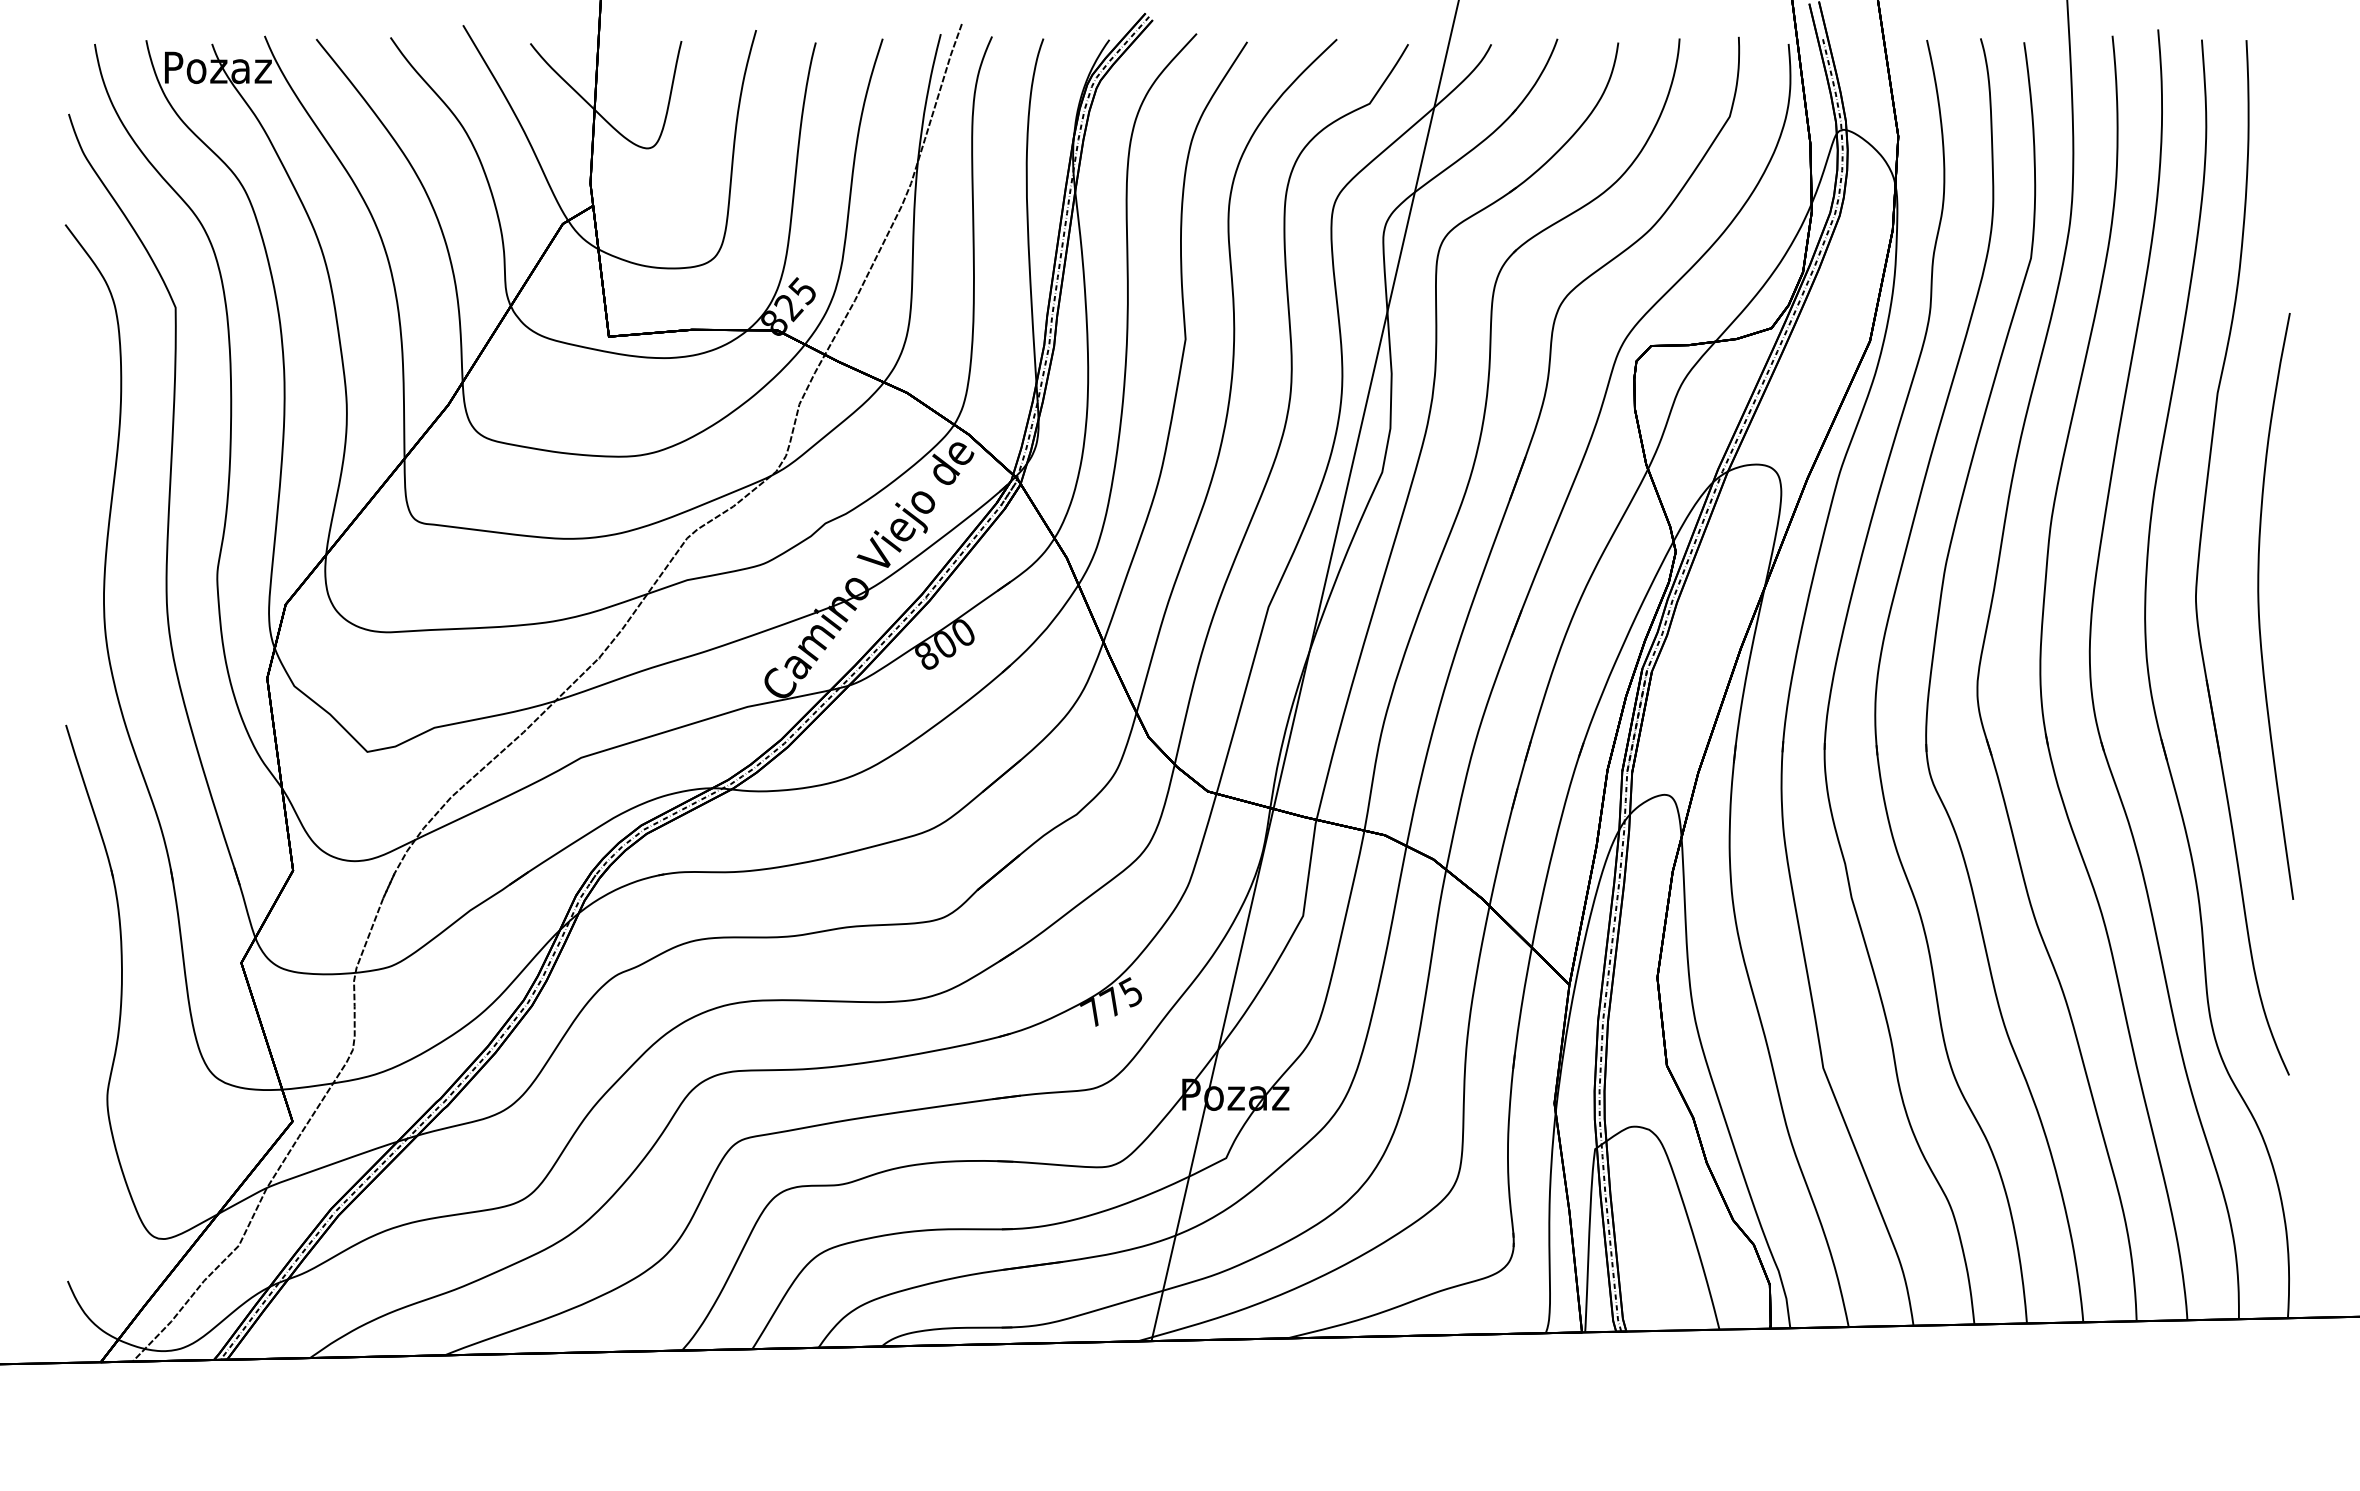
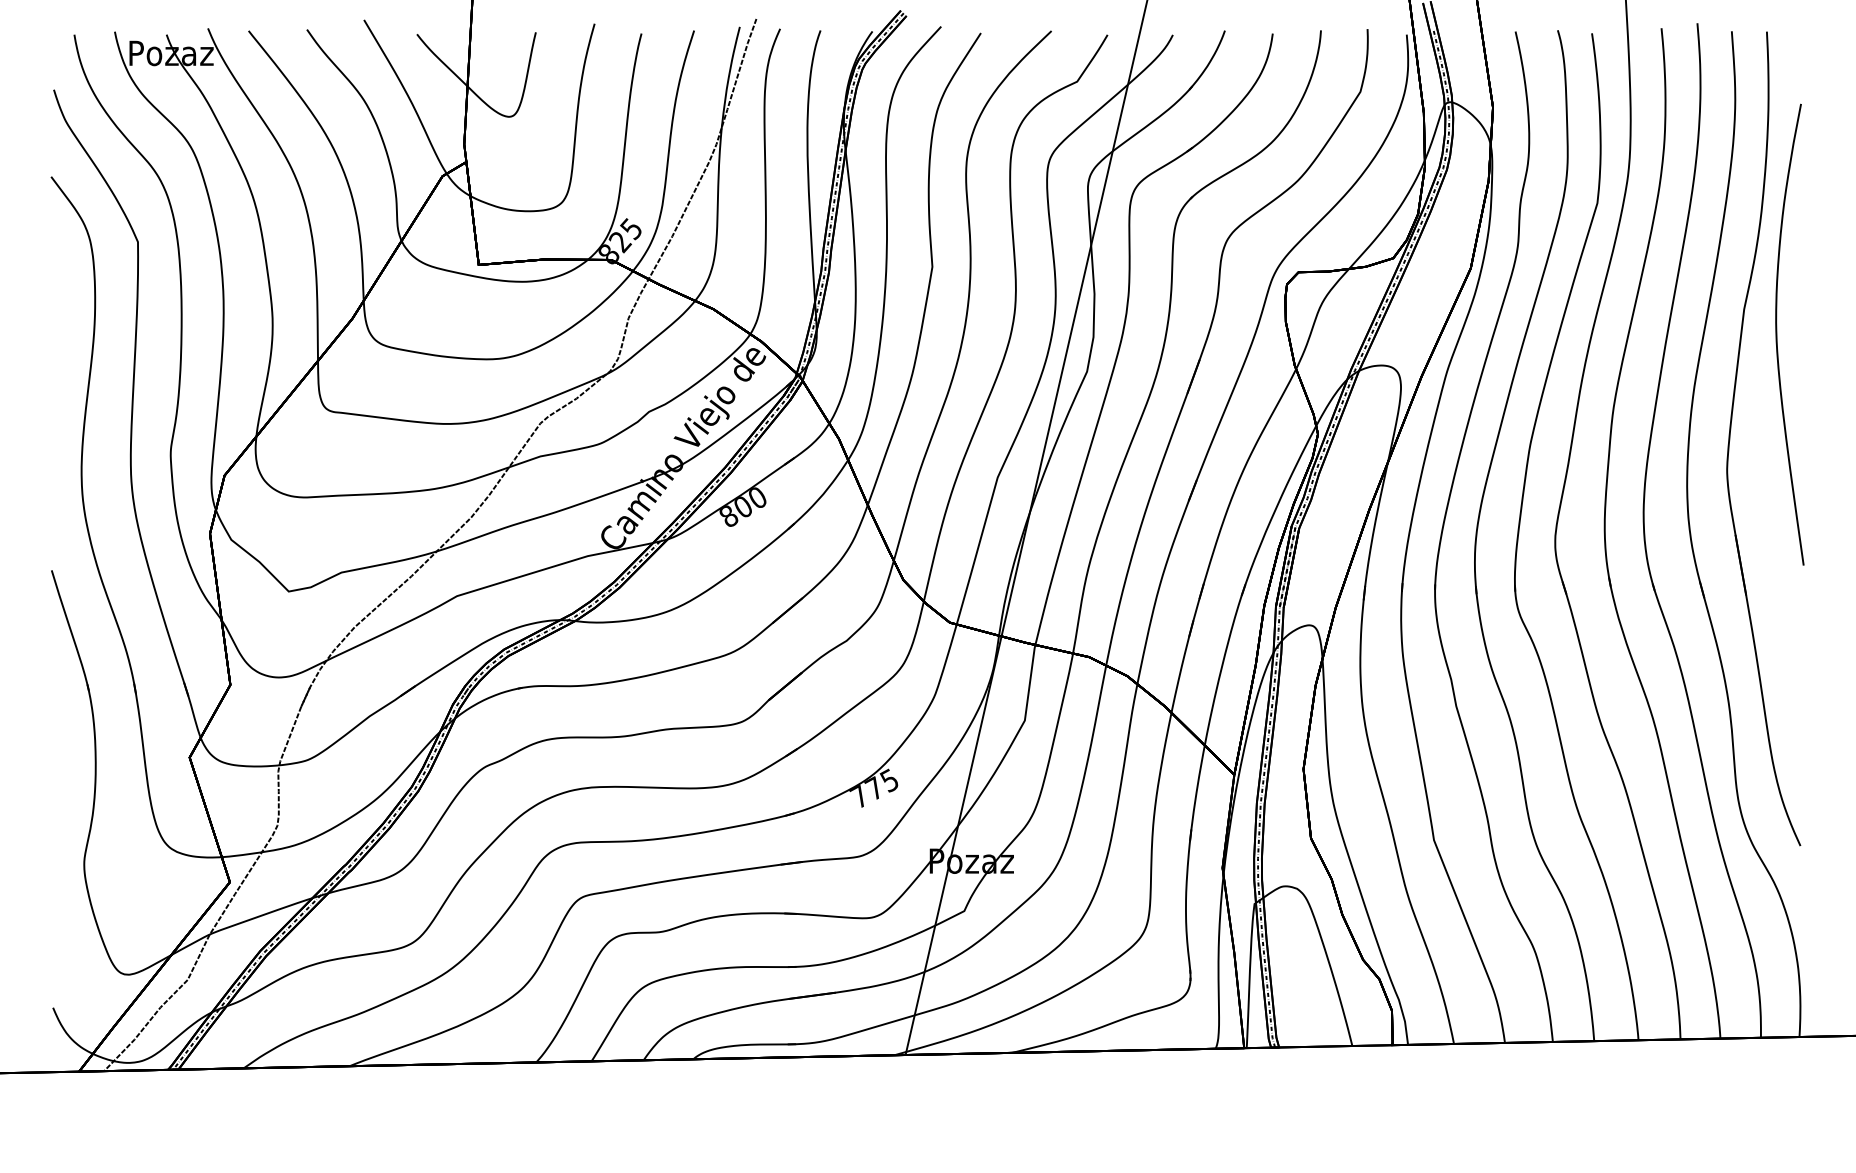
curve: (2259, 606) -> (1777, 334), moved

